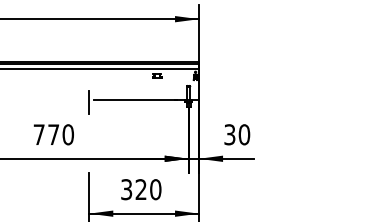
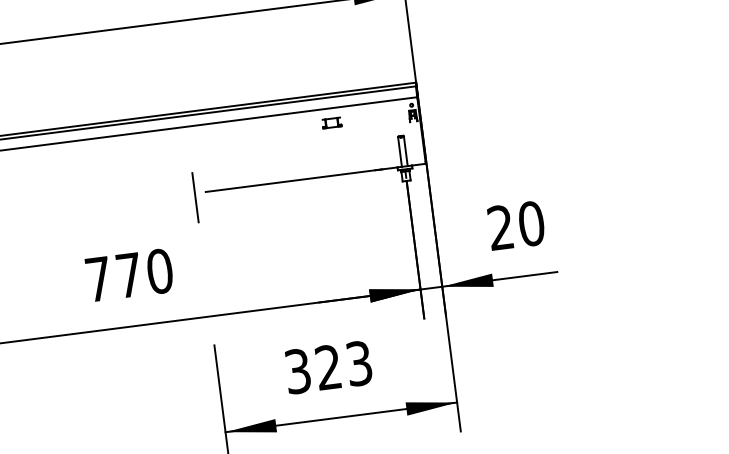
text: (229, 134) -> (499, 227), 30 -> 20
text: (155, 189) -> (358, 363), 320 -> 323

